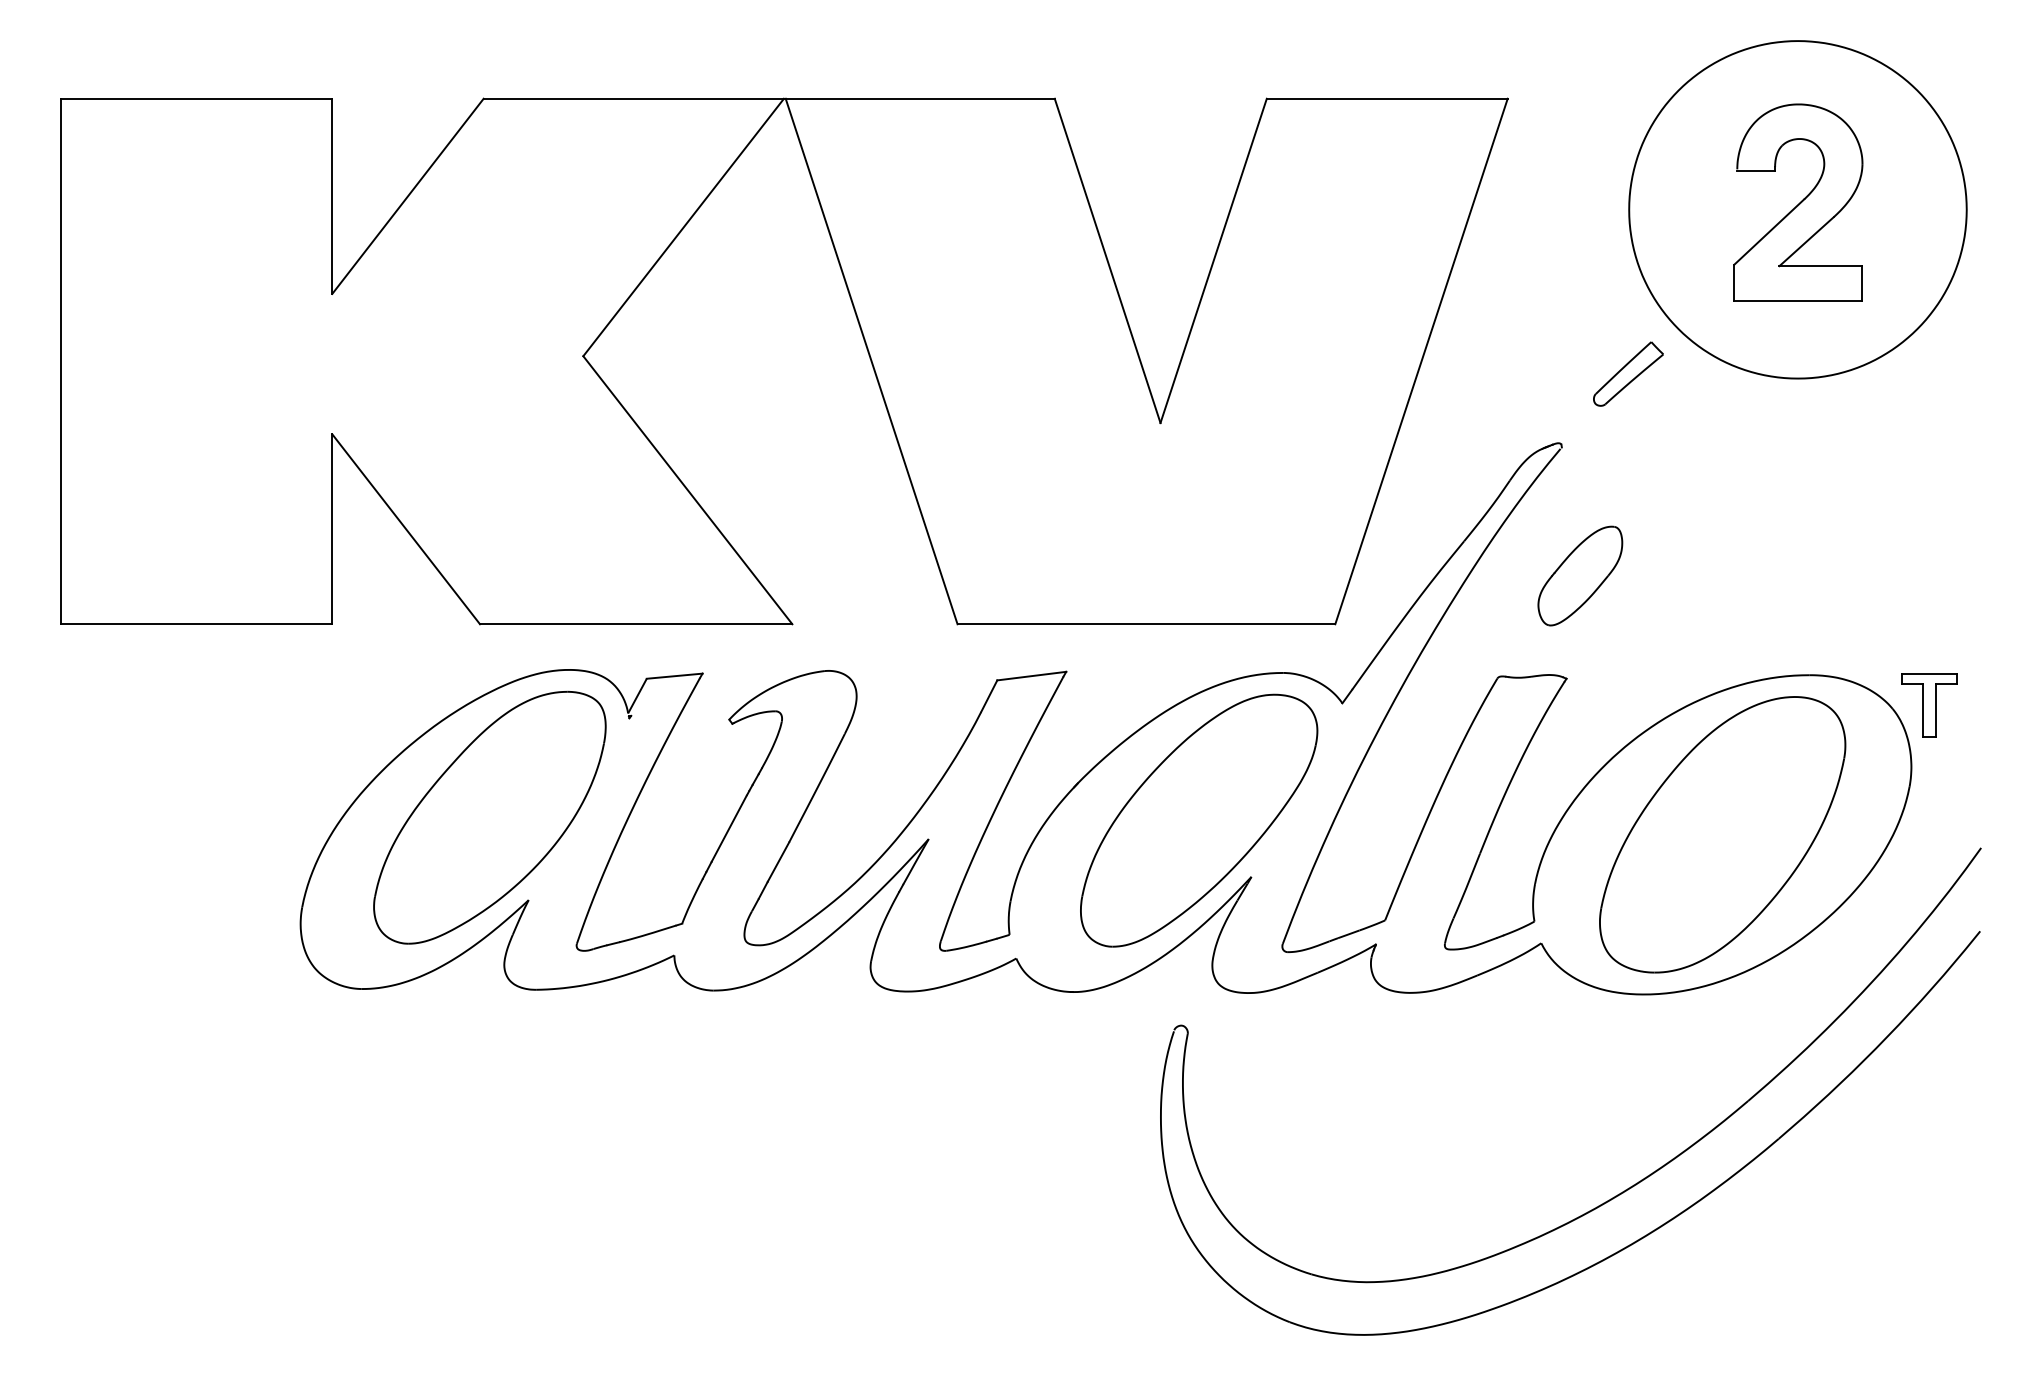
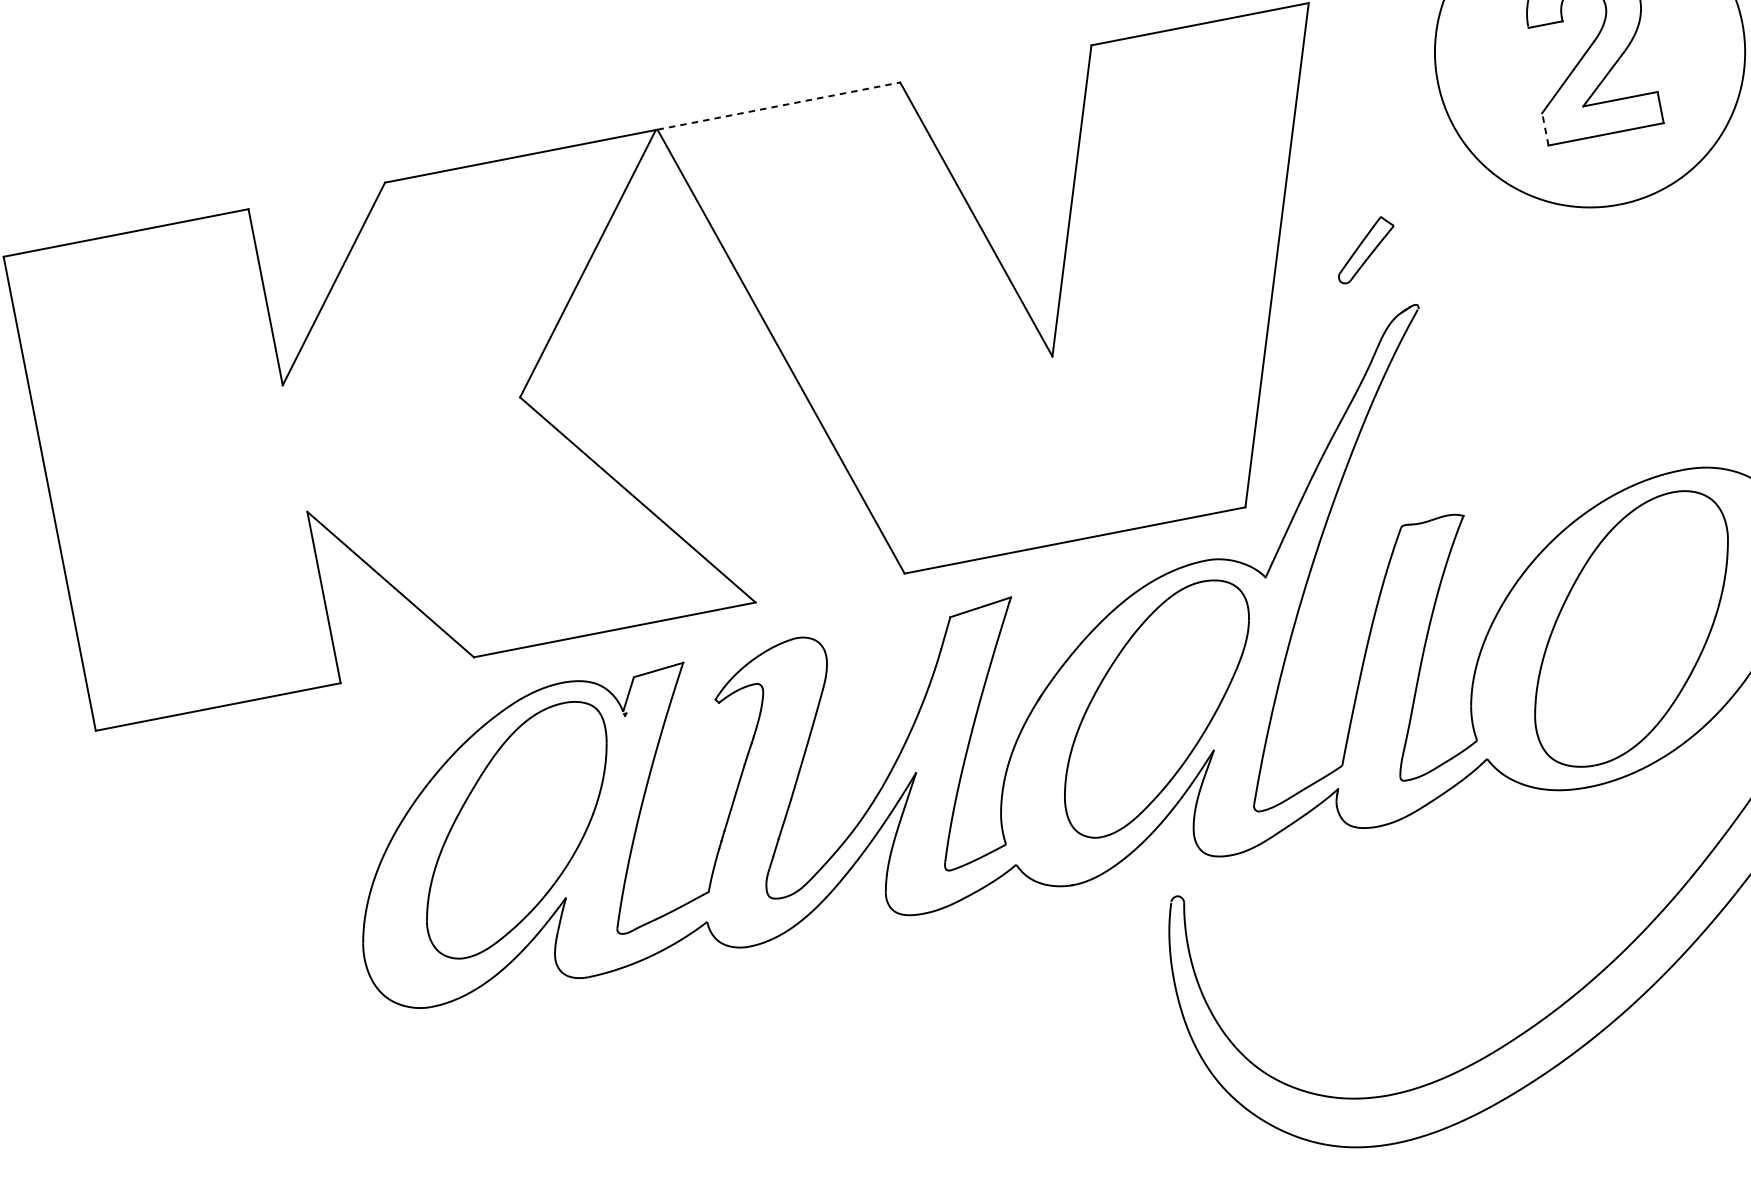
line: (920, 98) -> (779, 105), solid -> dashed
line: (1734, 282) -> (1545, 129), solid -> dashed
part: (1628, 373) -> (1365, 249), moved
part: (1580, 575) -> (1458, 420), removed

